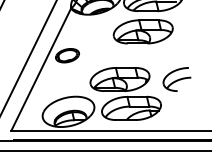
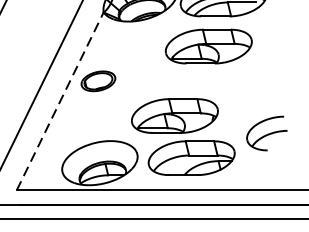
line: (41, 69) -> (60, 101), solid -> dashed
part: (176, 79) -> (265, 133), moved

